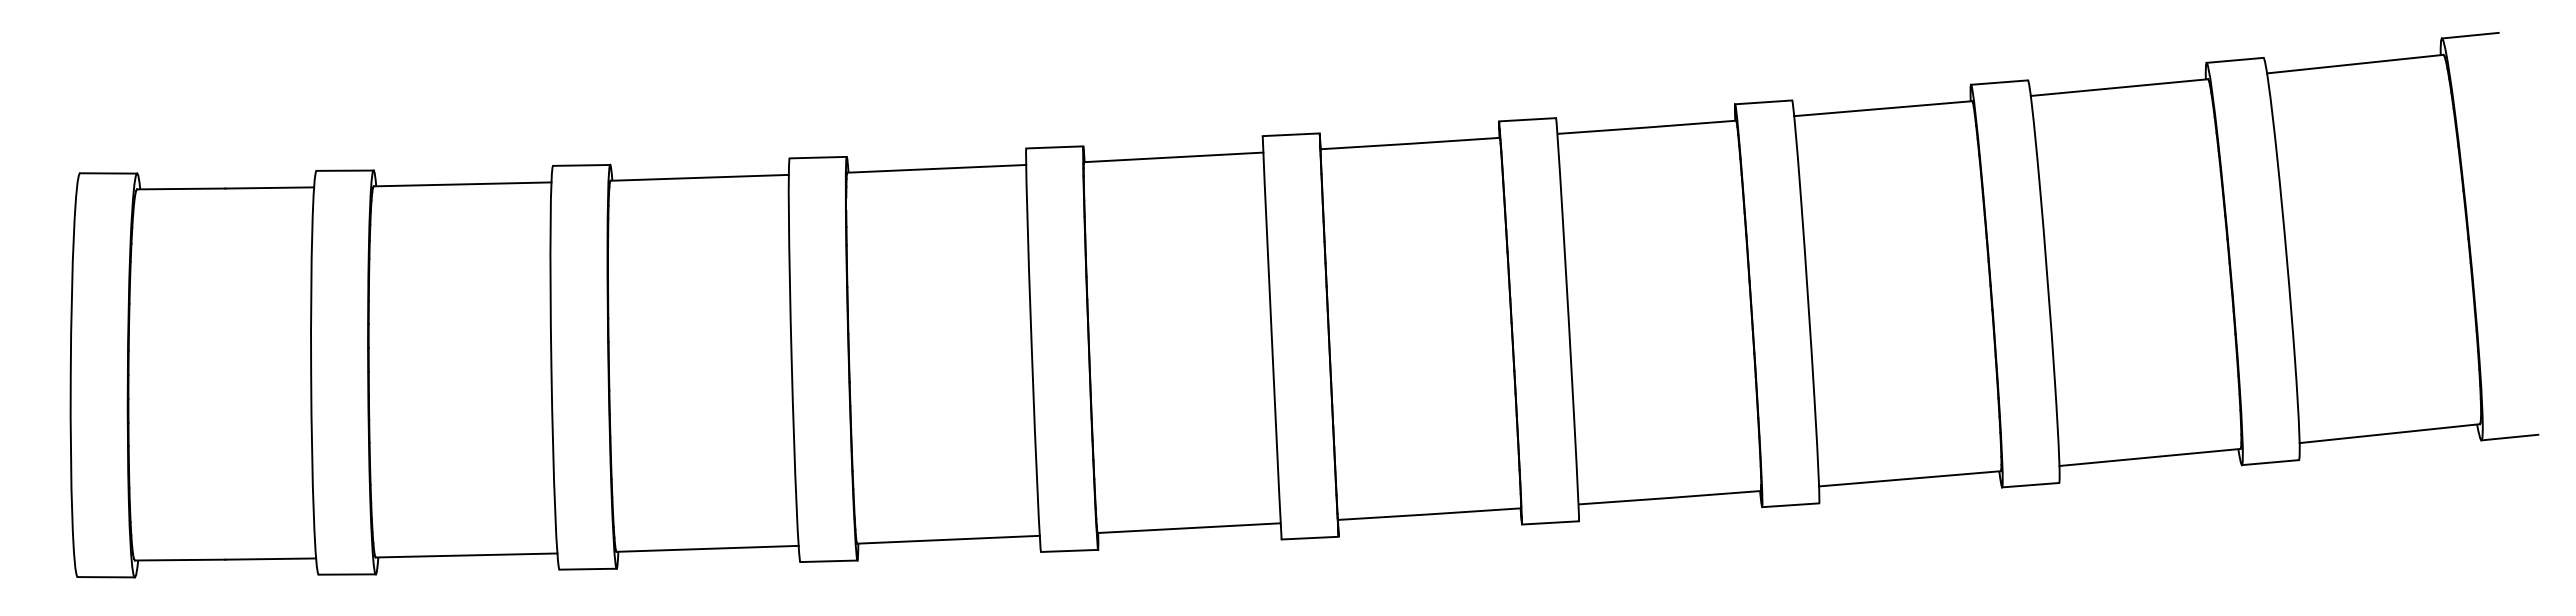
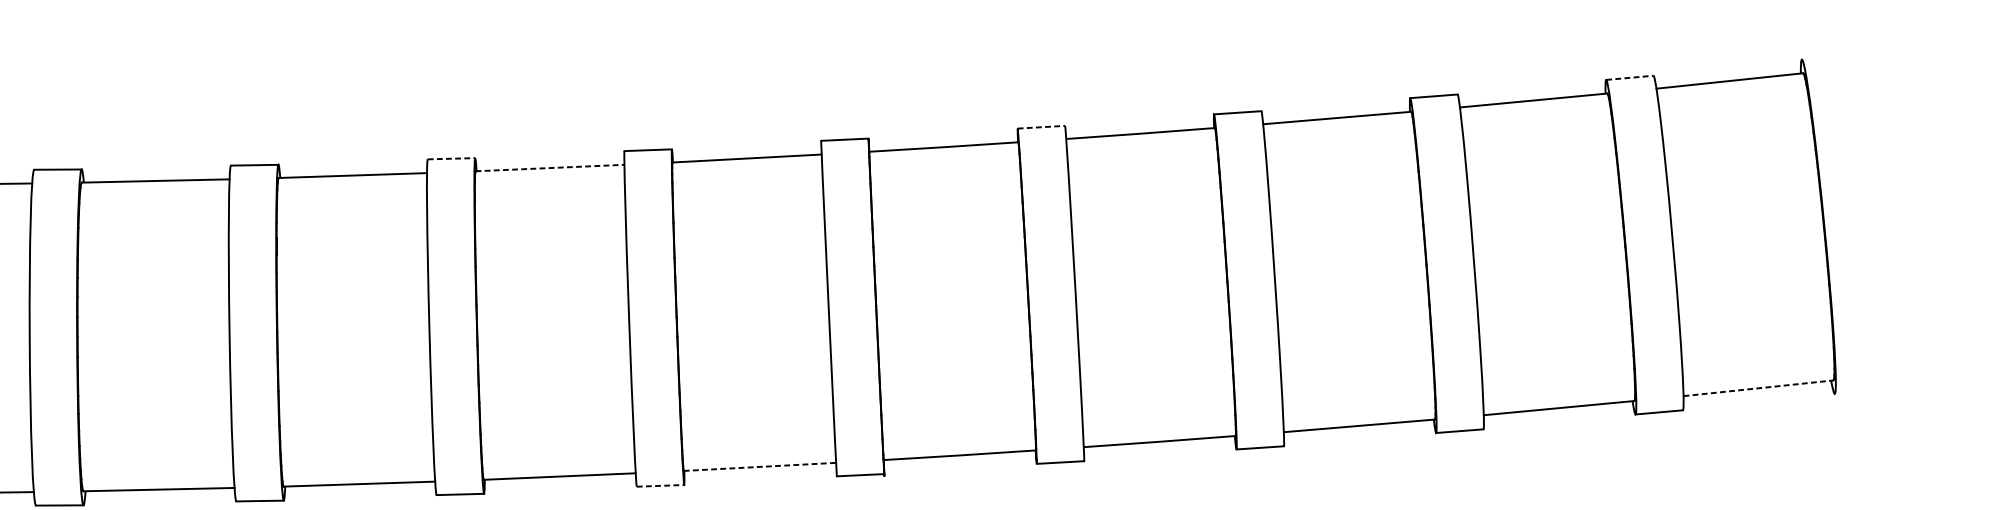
line: (2469, 35) -> (1824, 57), removed
line: (2235, 60) -> (1630, 77), solid -> dashed
line: (1527, 119) -> (1041, 127), solid -> dashed
line: (818, 157) -> (451, 158), solid -> dashed
line: (936, 168) -> (549, 167), solid -> dashed
line: (2389, 433) -> (1758, 388), solid -> dashed
line: (2509, 437) -> (1858, 391), removed
line: (1189, 528) -> (760, 467), solid -> dashed
line: (1069, 550) -> (660, 485), solid -> dashed

